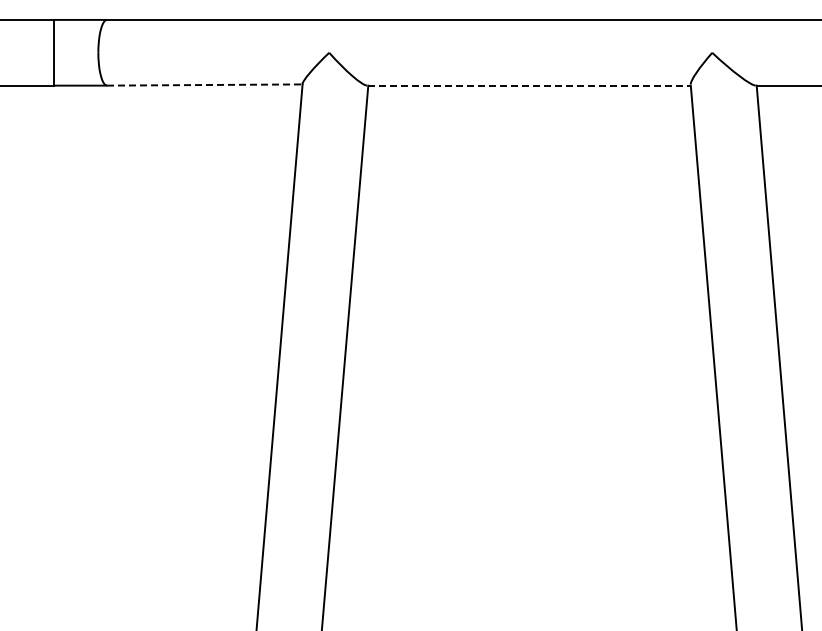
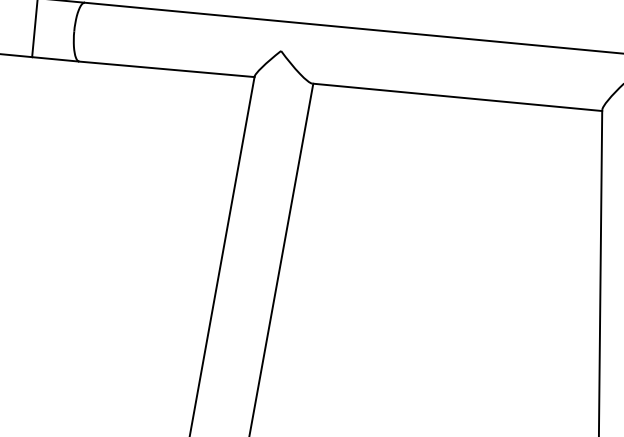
line: (204, 85) -> (166, 69), dashed -> solid
line: (530, 85) -> (458, 97), dashed -> solid

